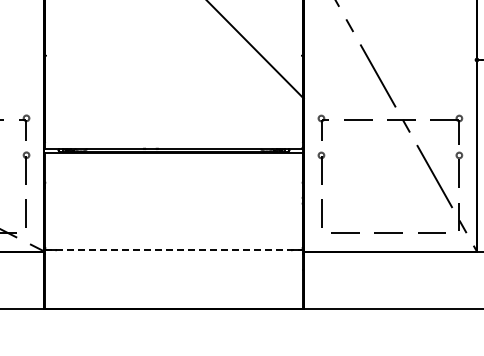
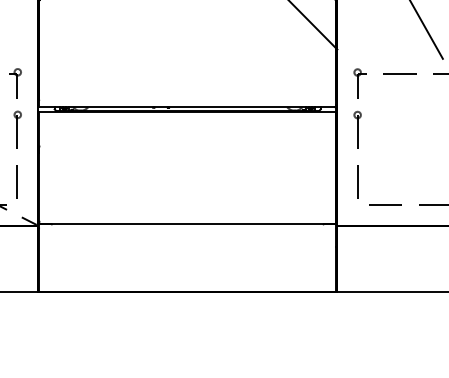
line: (173, 249) -> (187, 223), dashed -> solid

